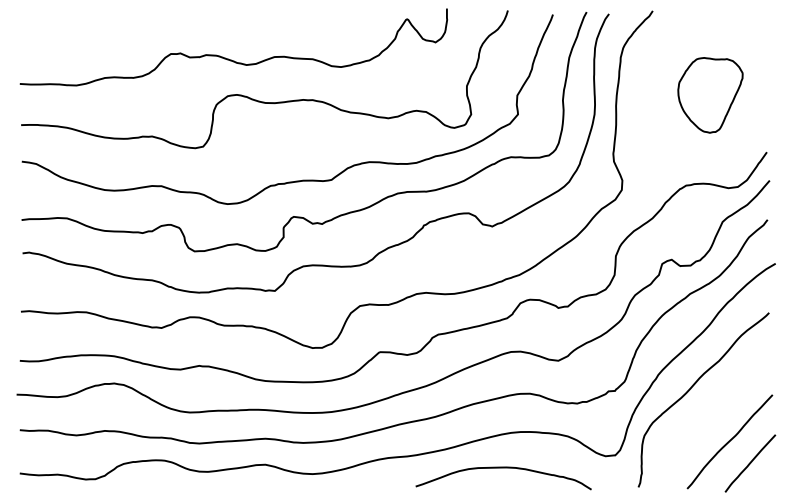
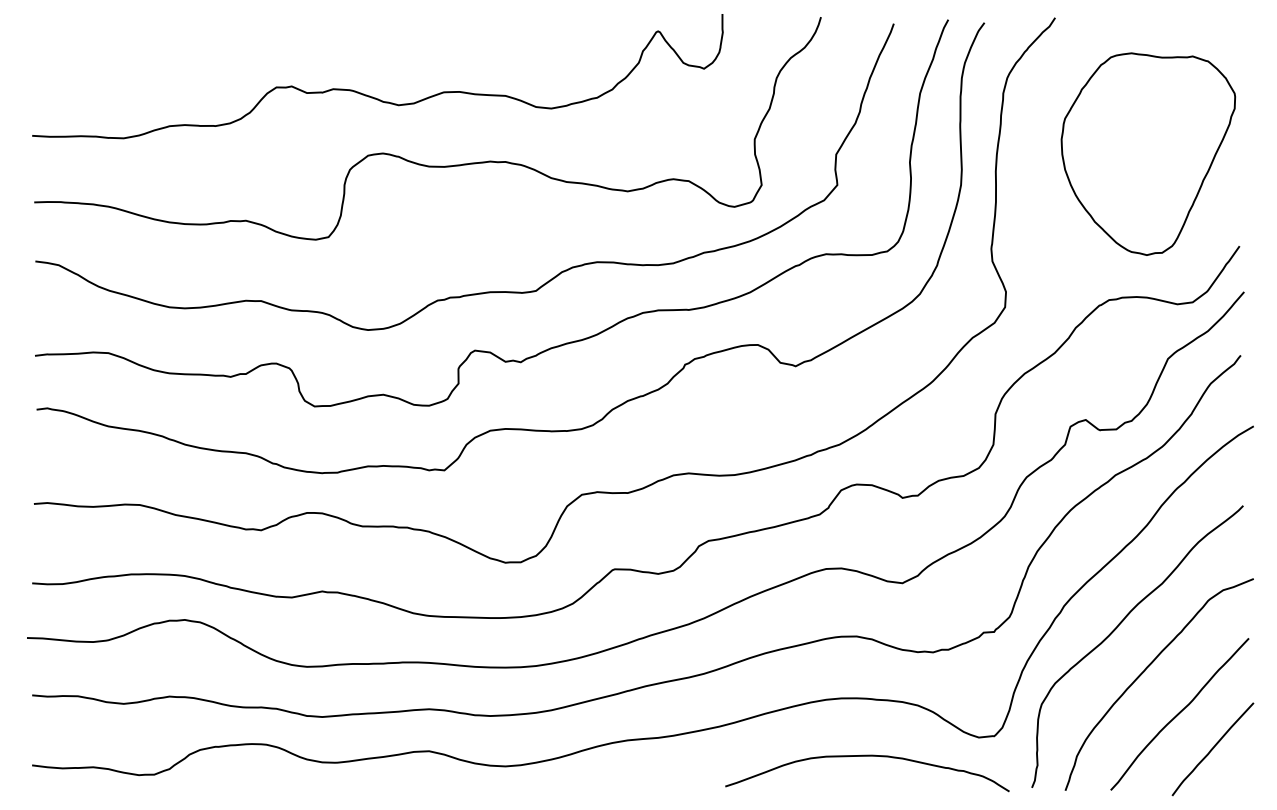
part: (710, 95) -> (1148, 154), size x1.67
curve: (708, 415) -> (1145, 671), added
curve: (503, 468) -> (867, 757), moved

